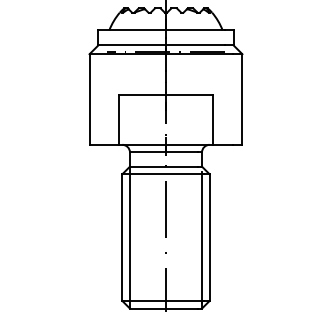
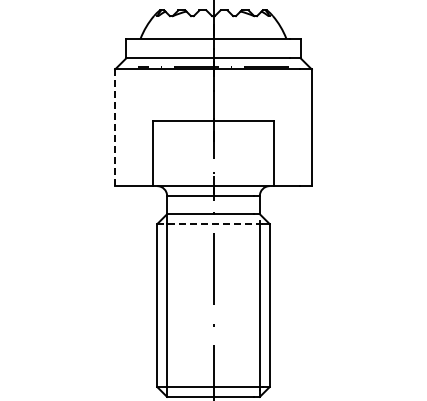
line: (89, 100) -> (115, 128), solid -> dashed
line: (163, 174) -> (210, 224), solid -> dashed

